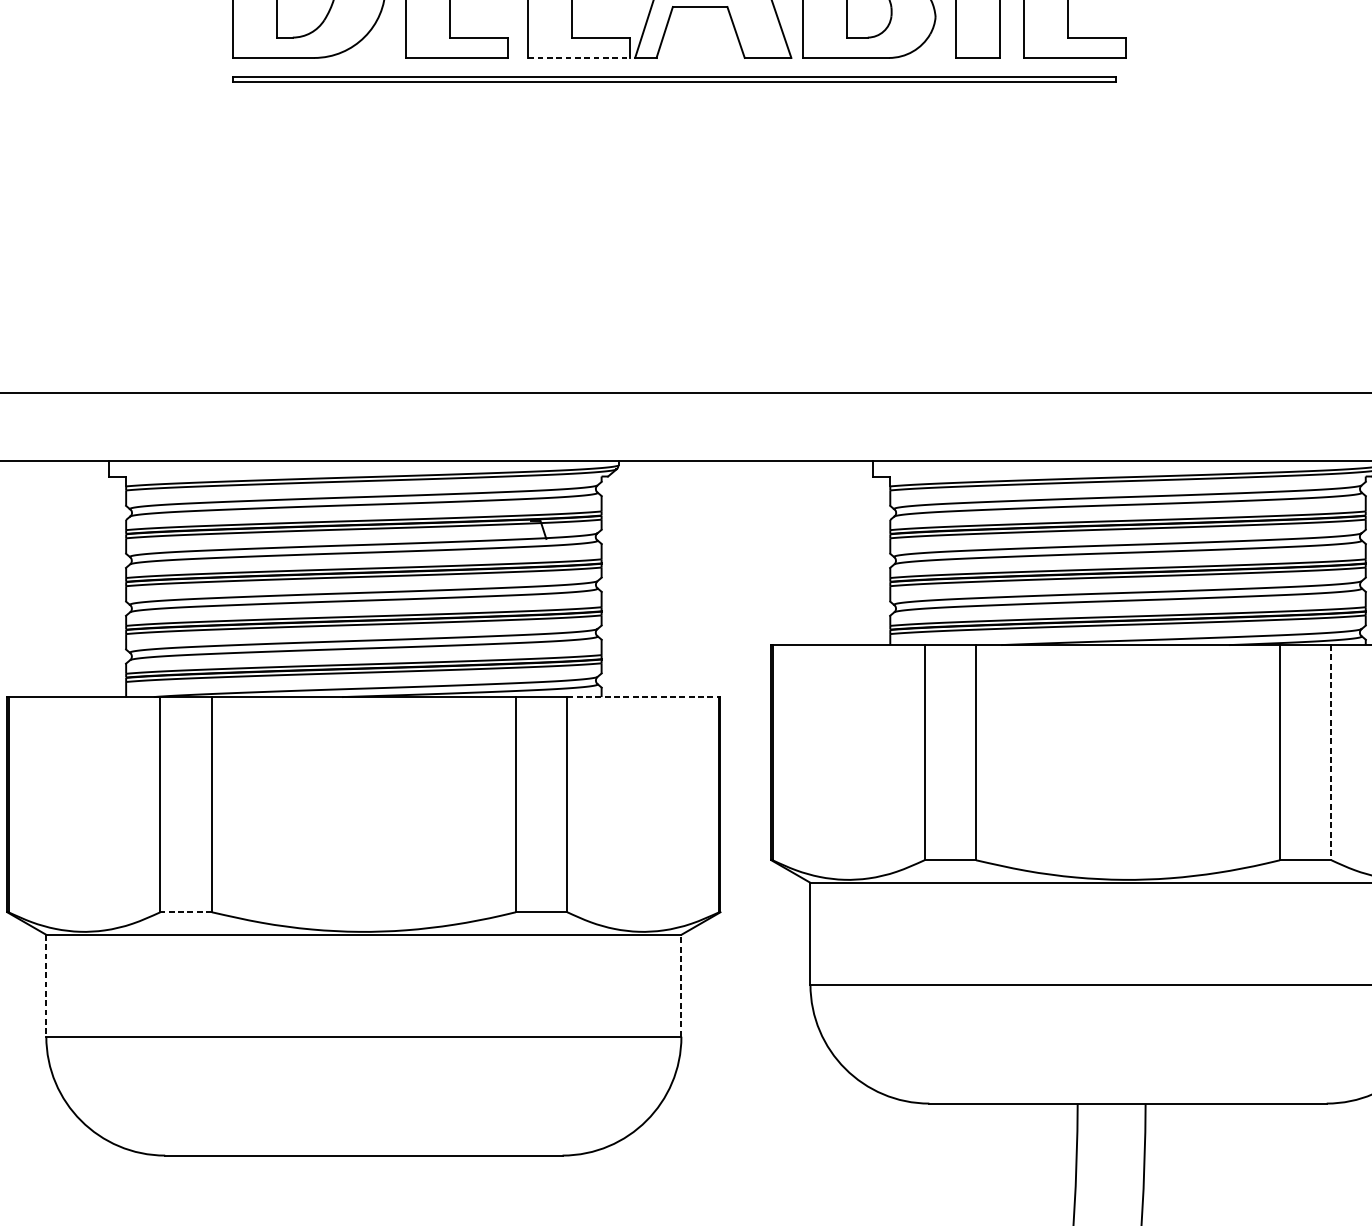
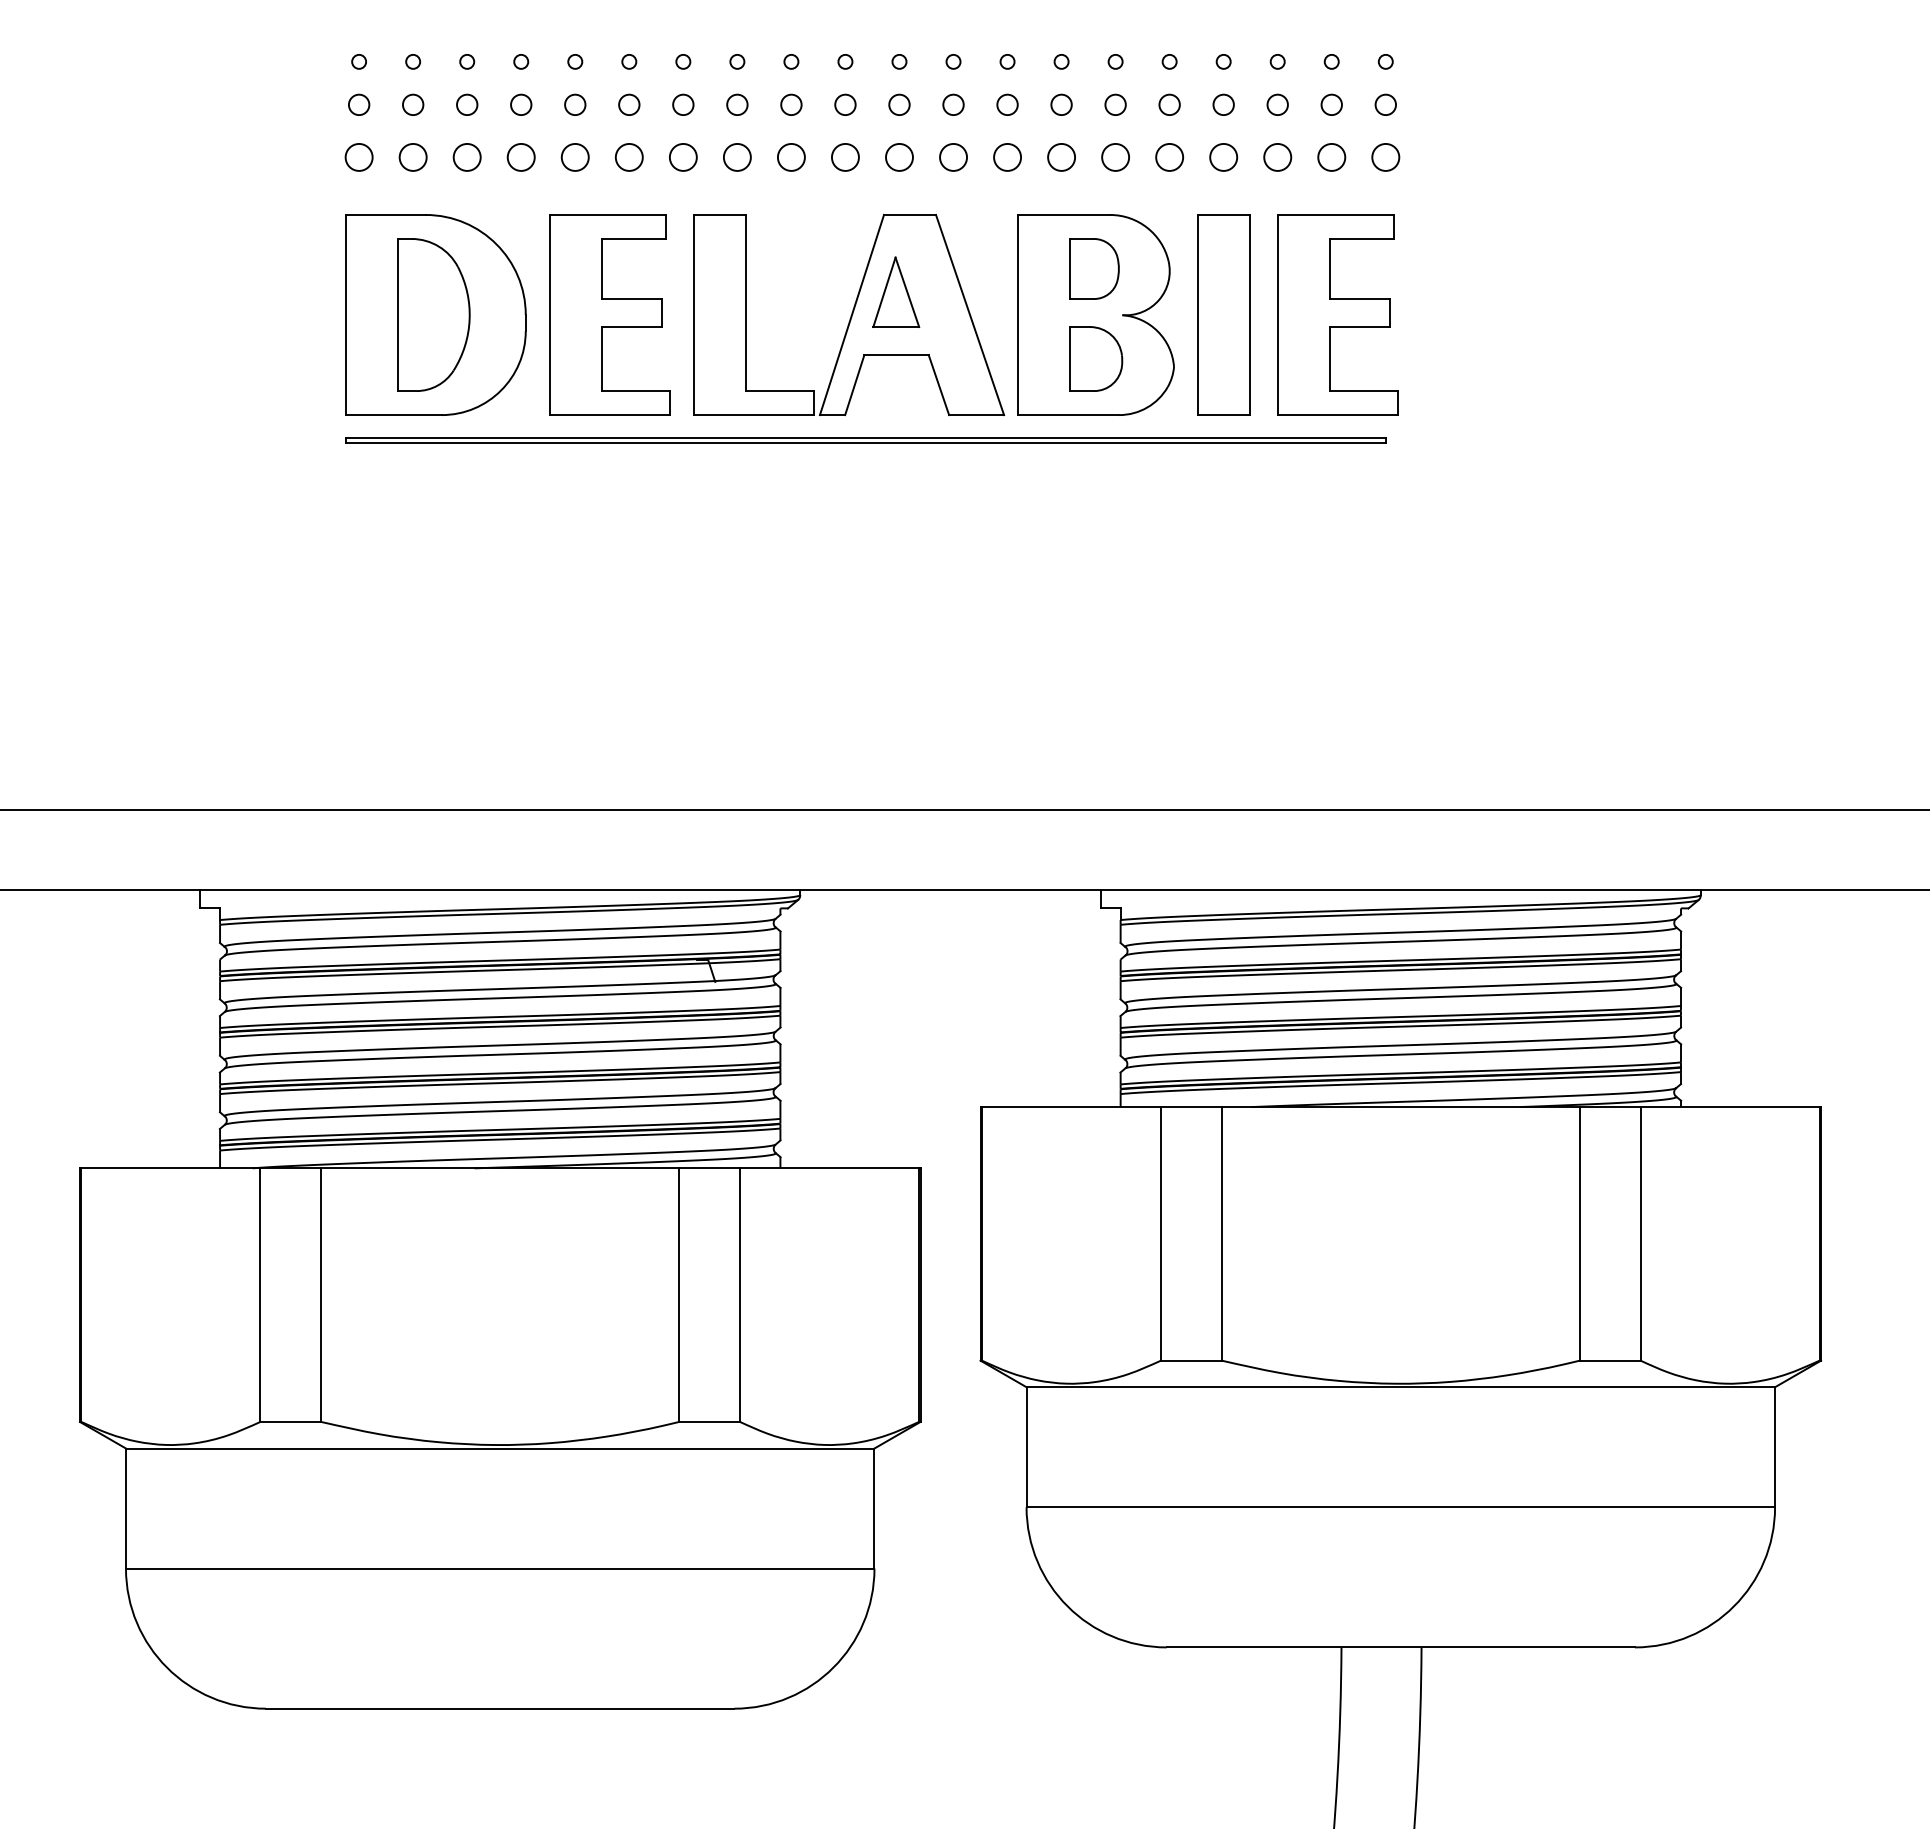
line: (579, 58) -> (754, 415), dashed -> solid
line: (644, 697) -> (830, 1168), dashed -> solid
line: (1331, 752) -> (1640, 1233), dashed -> solid
line: (185, 911) -> (290, 1421), dashed -> solid
line: (681, 985) -> (874, 1508), dashed -> solid
line: (46, 986) -> (126, 1509), dashed -> solid

